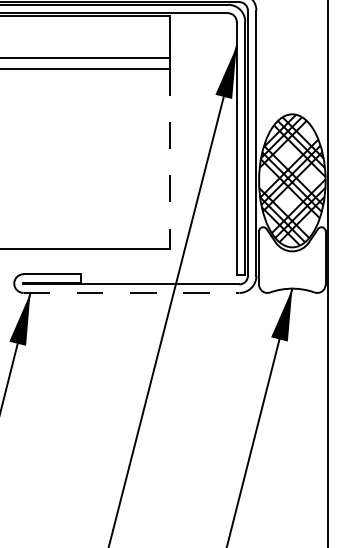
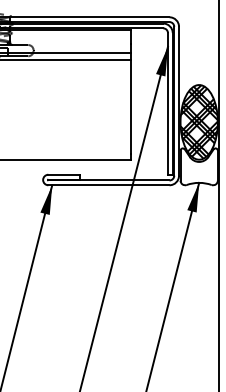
line: (169, 154) -> (130, 107), dashed -> solid
line: (130, 293) -> (108, 185), dashed -> solid

